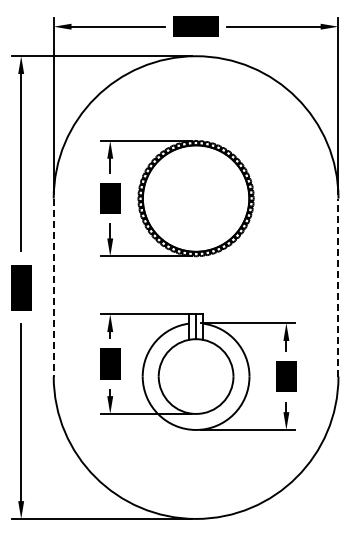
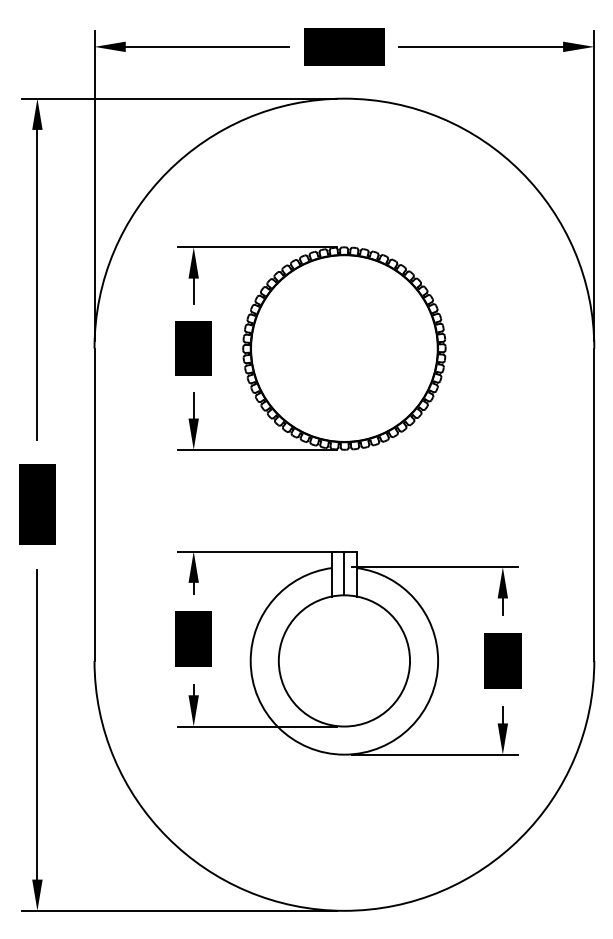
line: (53, 287) -> (94, 504), dashed -> solid
line: (338, 287) -> (594, 504), dashed -> solid

